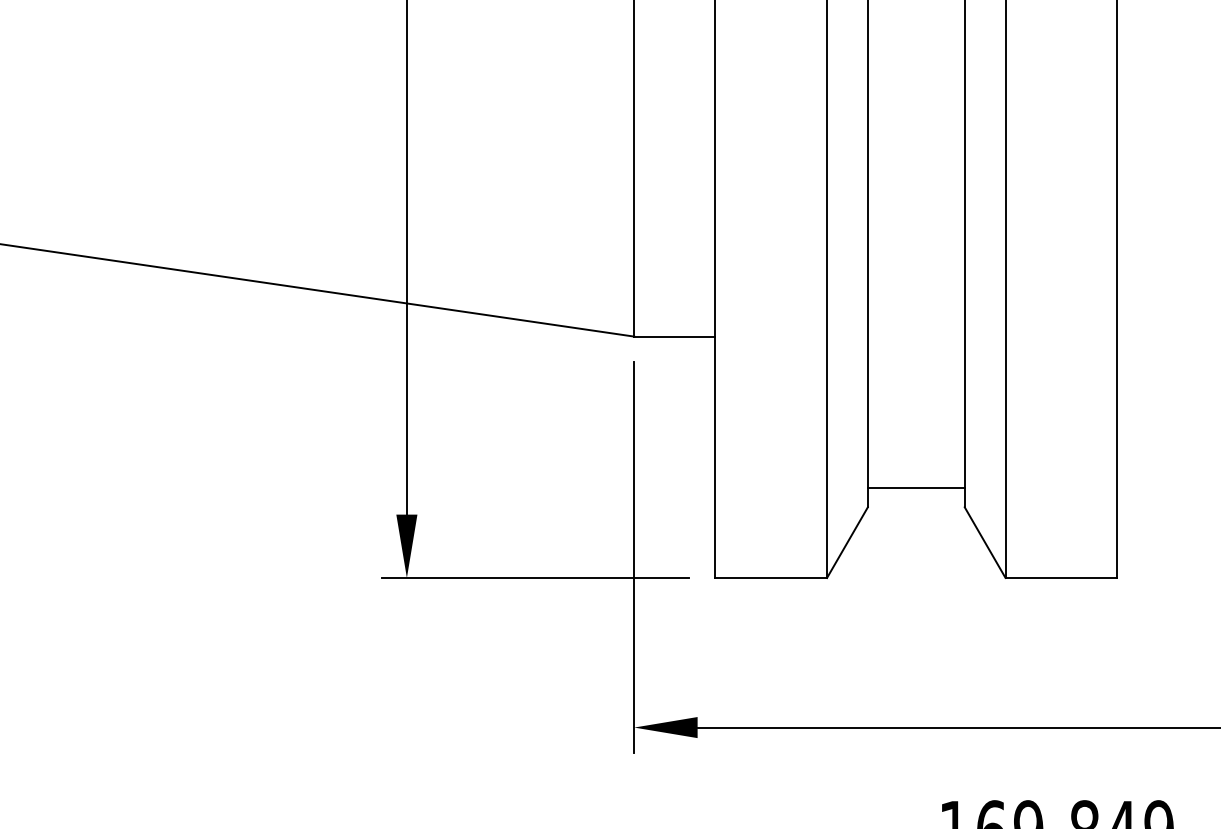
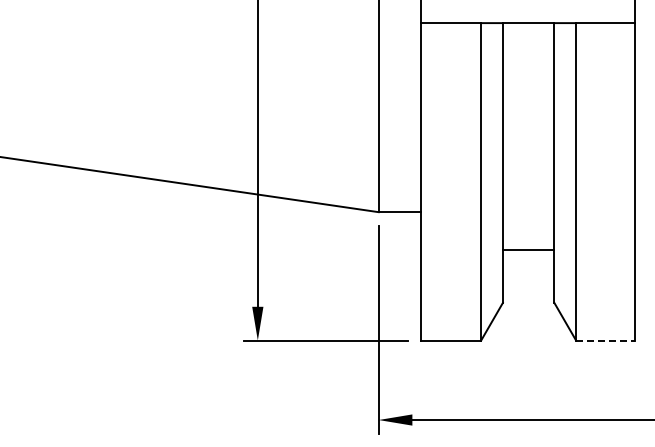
line: (916, 487) -> (528, 250), moved
line: (1060, 577) -> (605, 340), solid -> dashed

